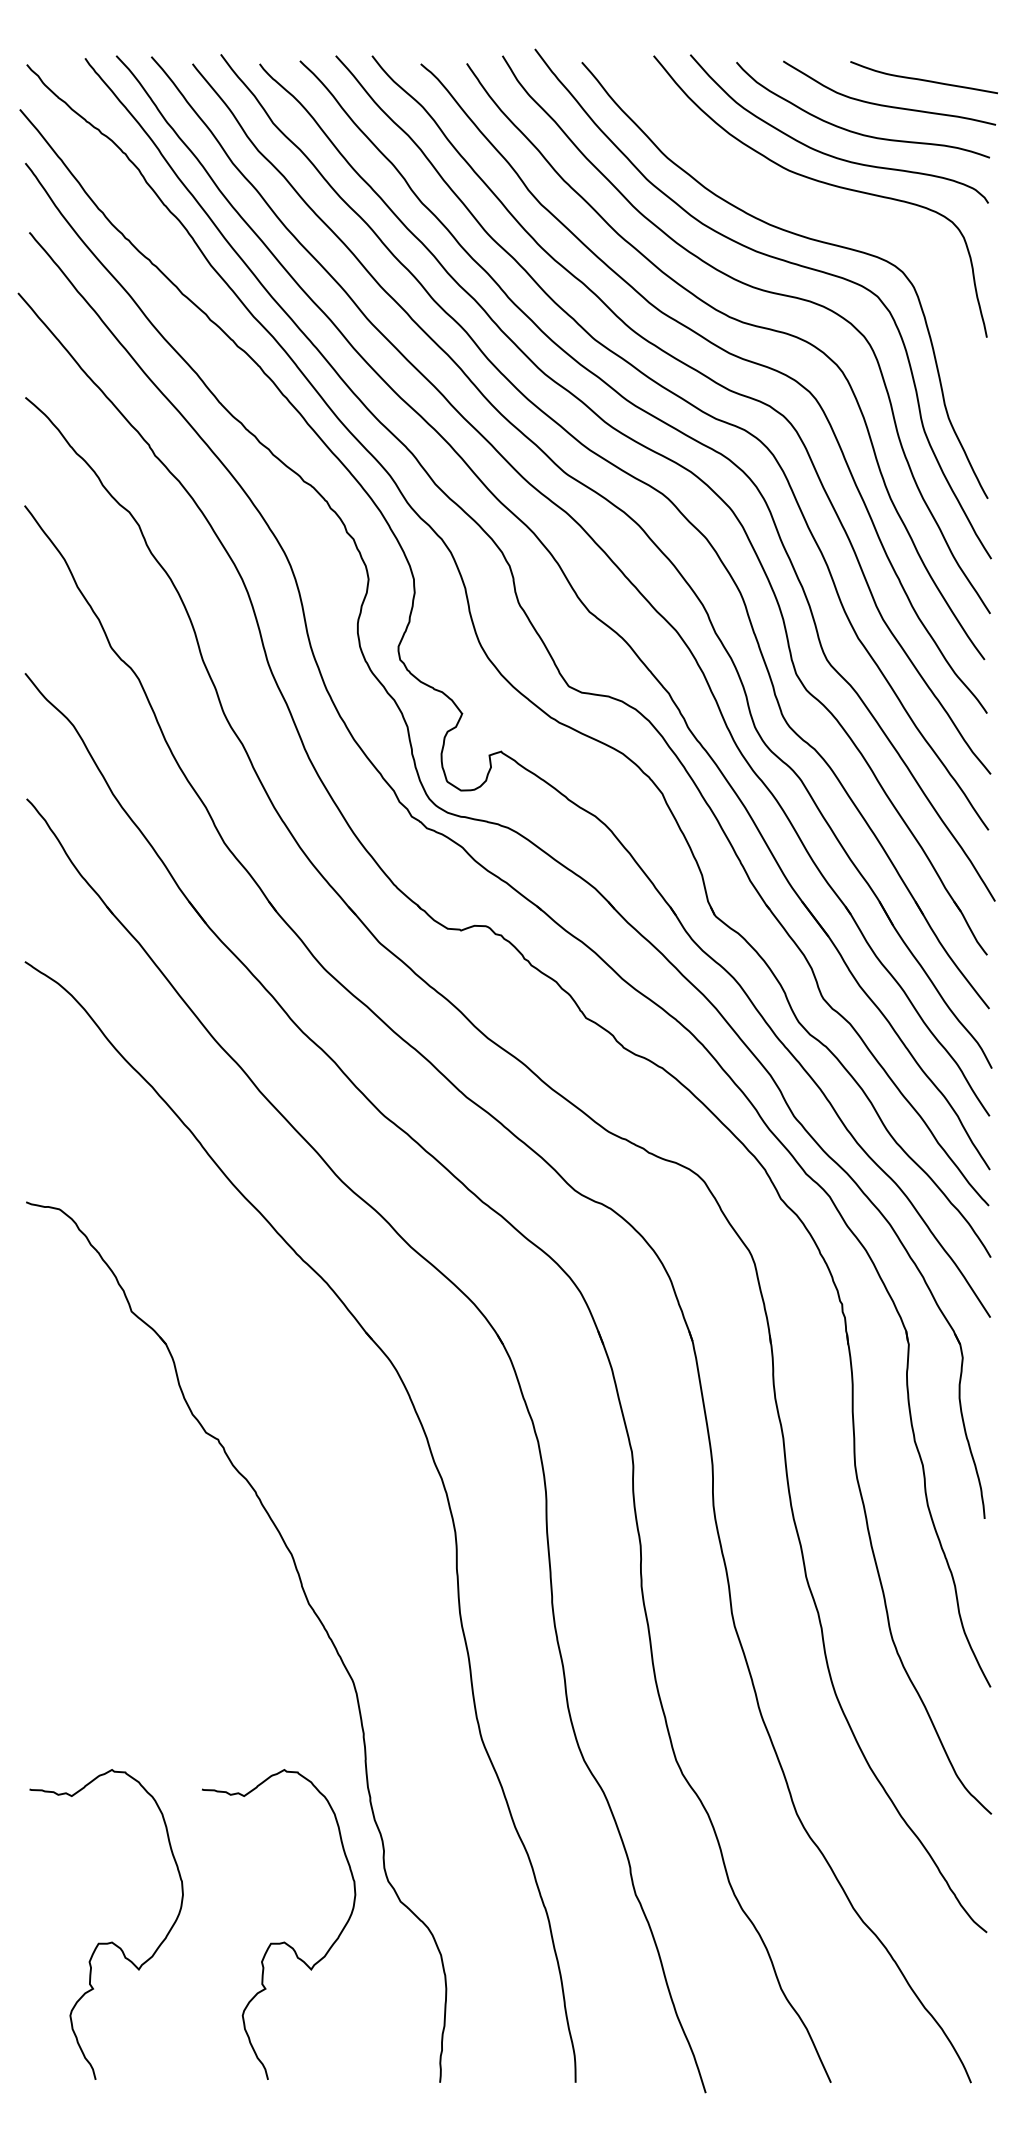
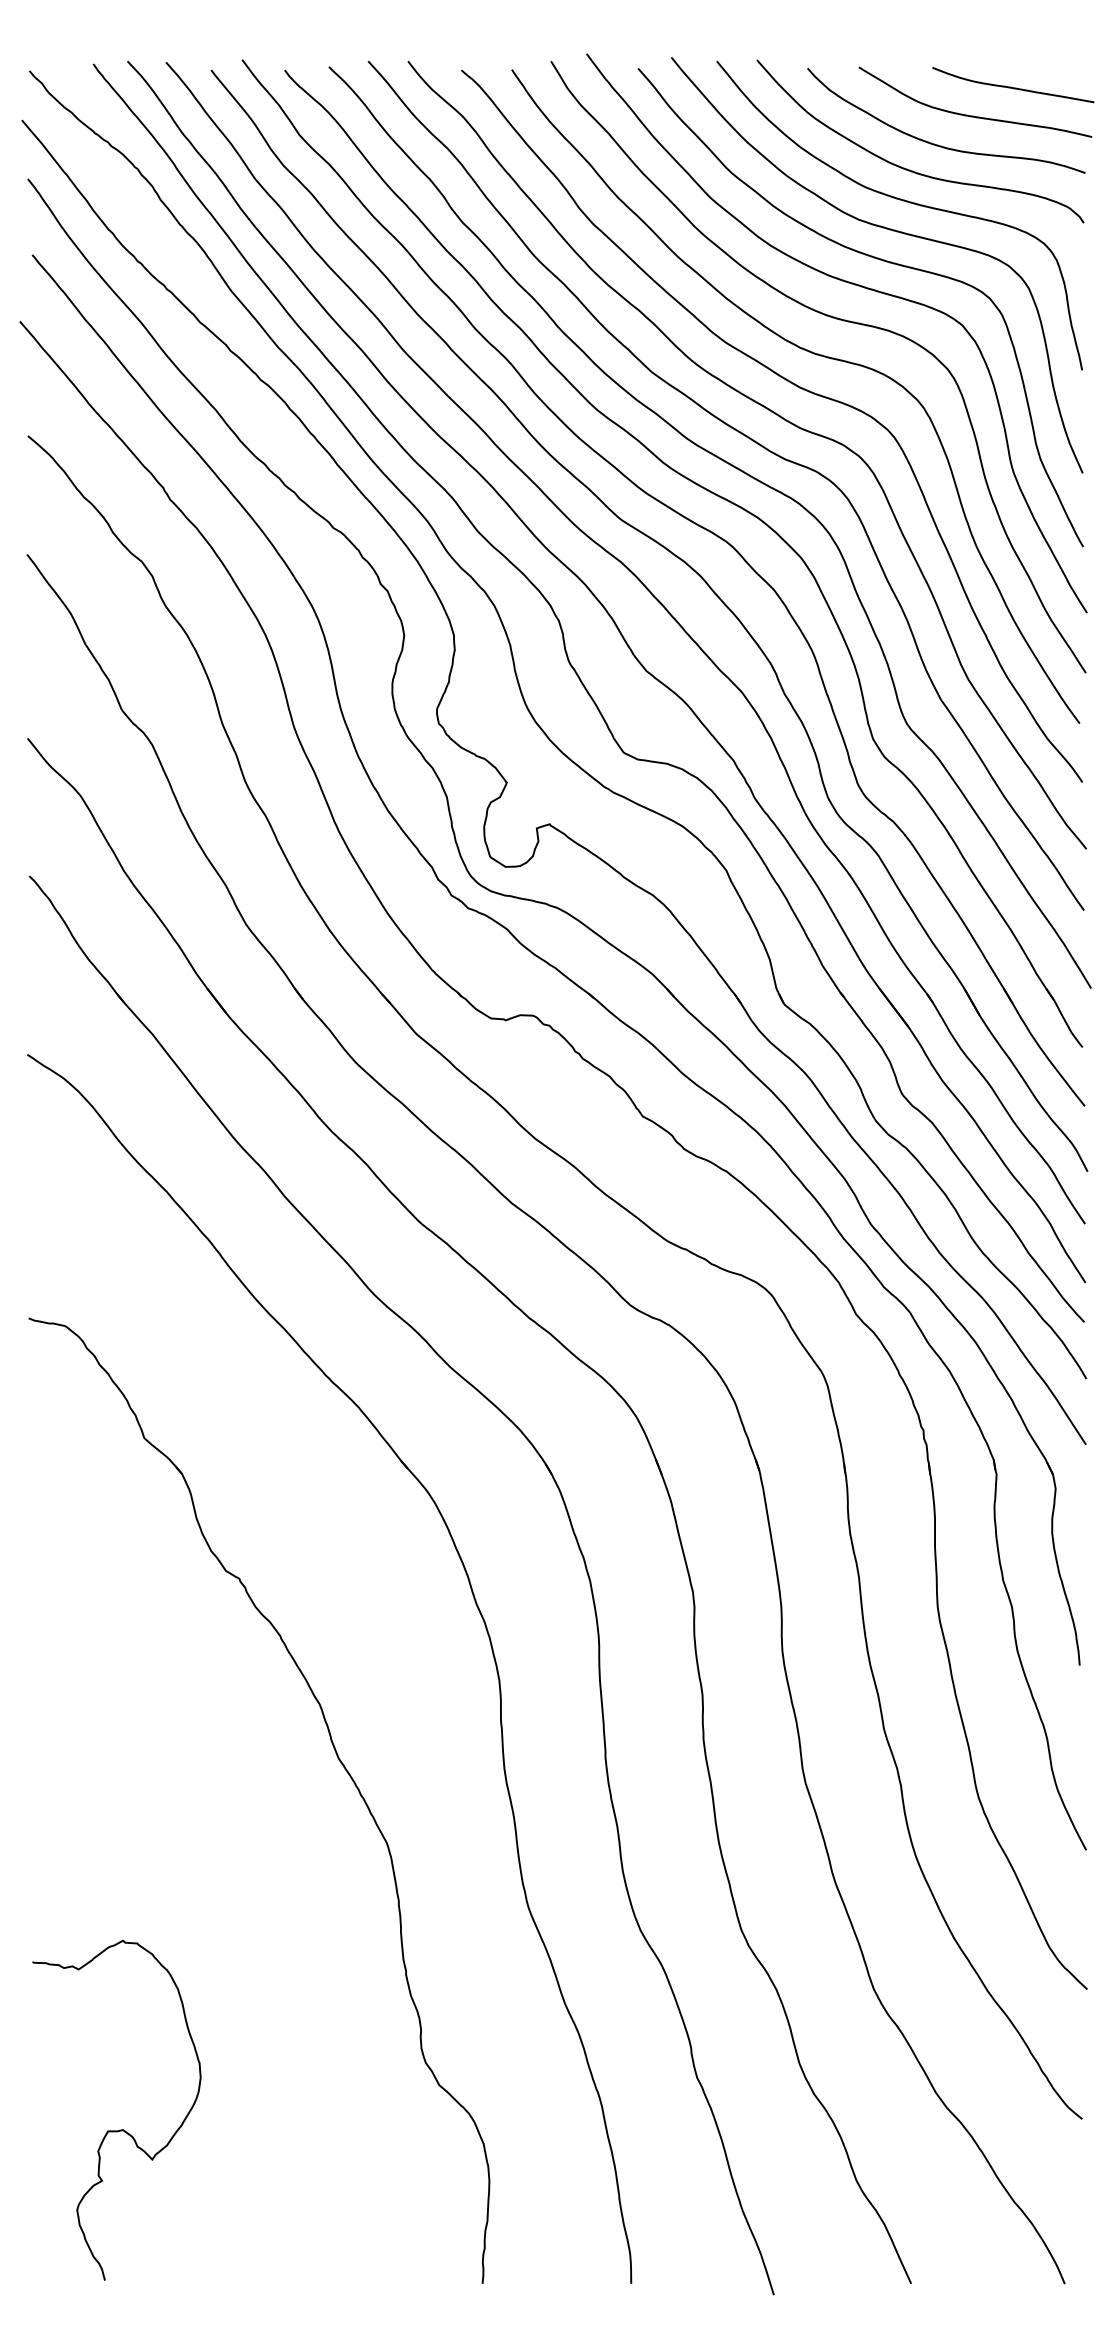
curve: (811, 210) -> (889, 230), added
curve: (282, 1942) -> (309, 2129), removed

